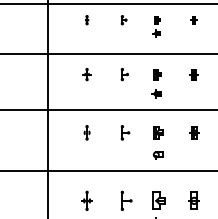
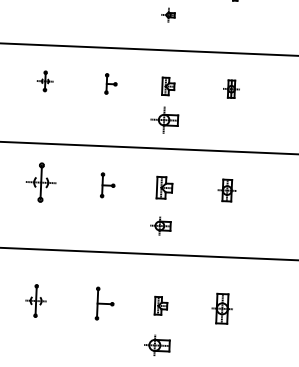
part: (156, 93) -> (164, 119), size x1.6
part: (86, 132) -> (40, 182), size x1.6
part: (158, 200) -> (160, 305), size x0.6

